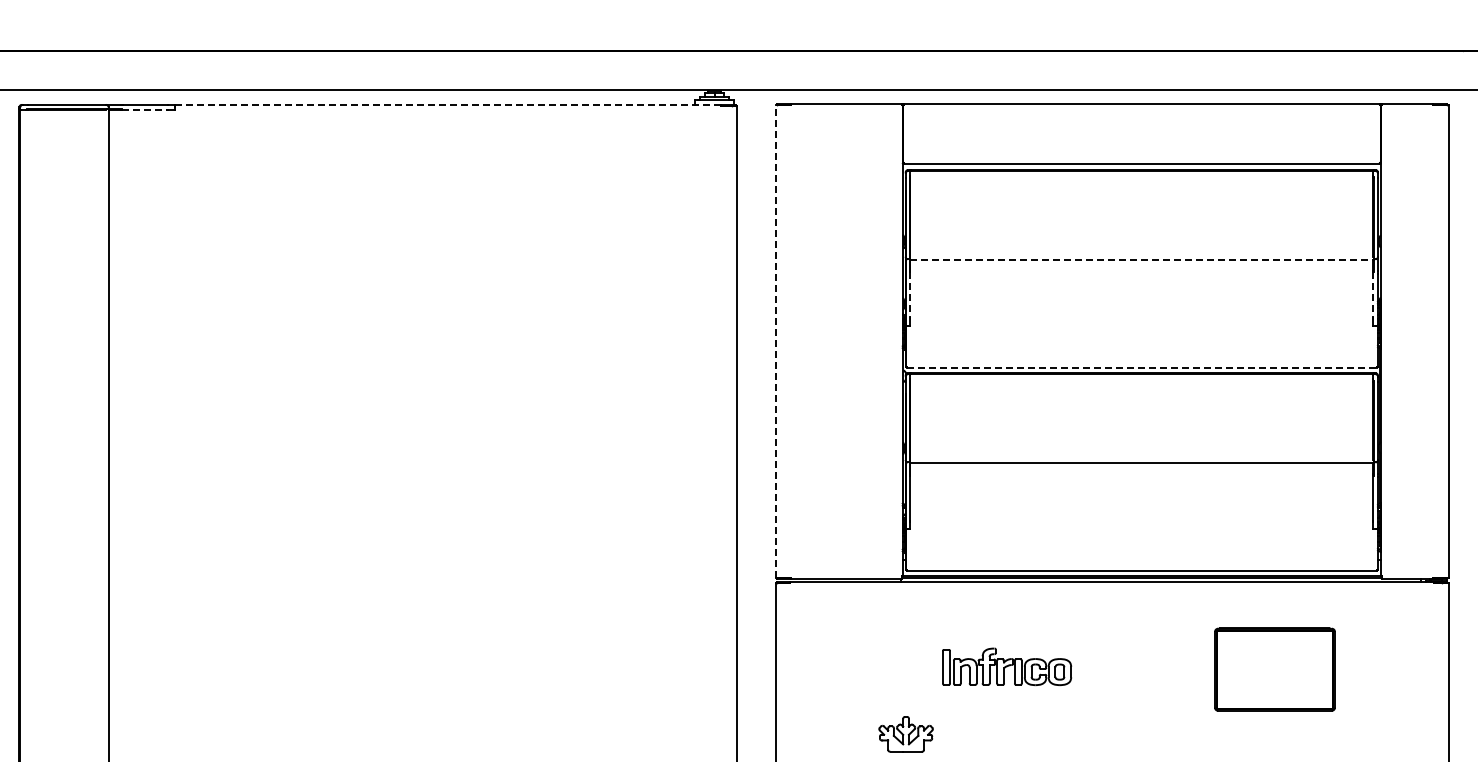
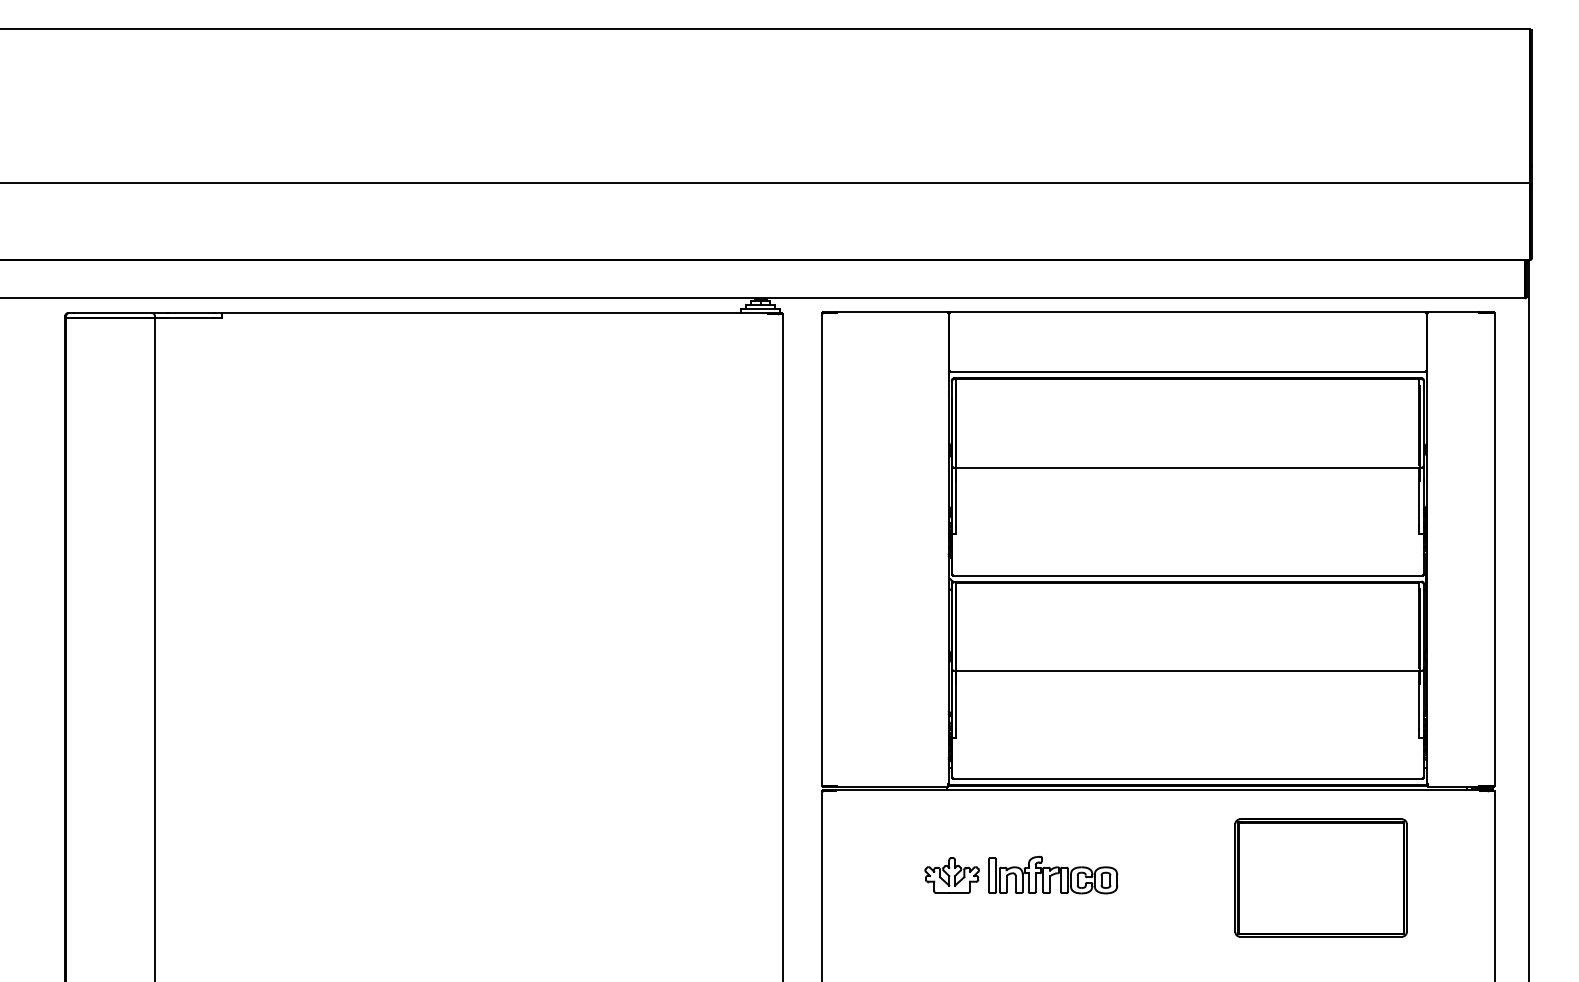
line: (449, 105) -> (495, 313), dashed -> solid
line: (144, 109) -> (190, 317), dashed -> solid
line: (1141, 260) -> (1187, 468), dashed -> solid
line: (910, 295) -> (956, 503), dashed -> solid
line: (1373, 295) -> (1419, 503), dashed -> solid
line: (775, 341) -> (821, 549), dashed -> solid
line: (1142, 368) -> (1188, 576), dashed -> solid
part: (1274, 669) -> (1320, 877), size x1.43
part: (905, 734) -> (951, 875), moved

